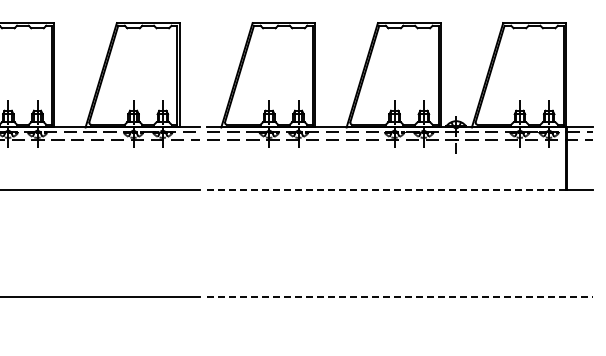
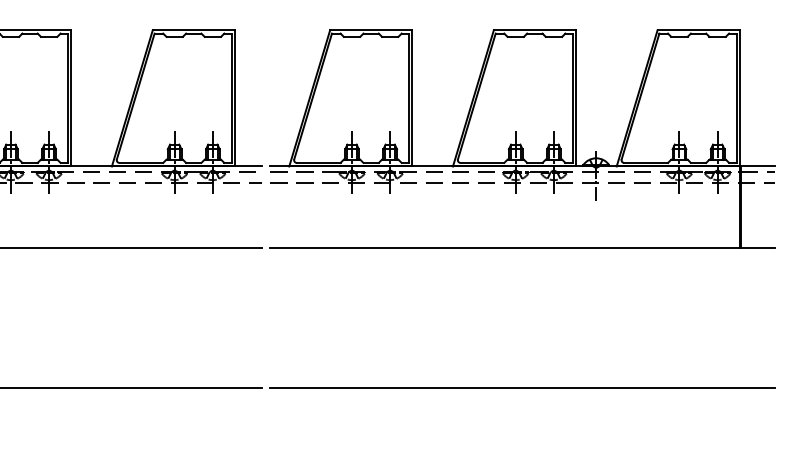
line: (386, 190) -> (505, 248), dashed -> solid
line: (400, 296) -> (523, 387), dashed -> solid

